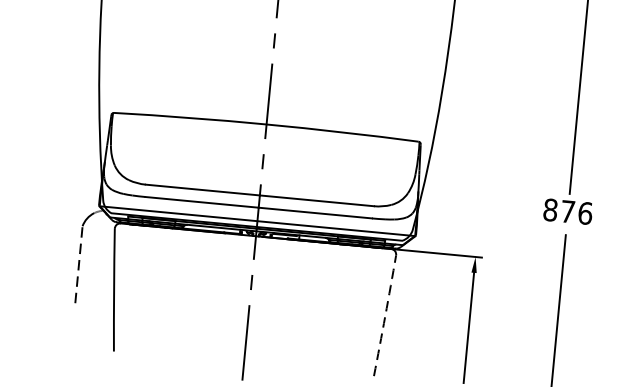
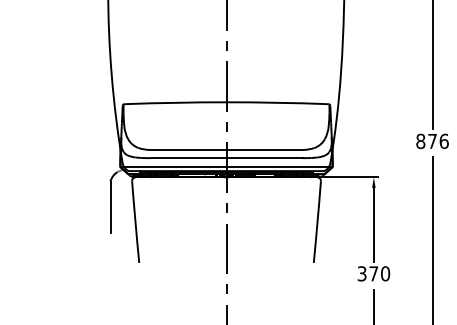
line: (78, 264) -> (110, 207), dashed -> solid
arc: (385, 316) -> (317, 222), dashed -> solid

